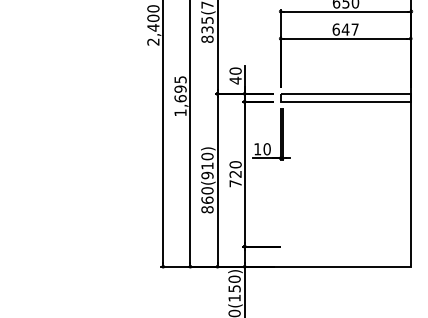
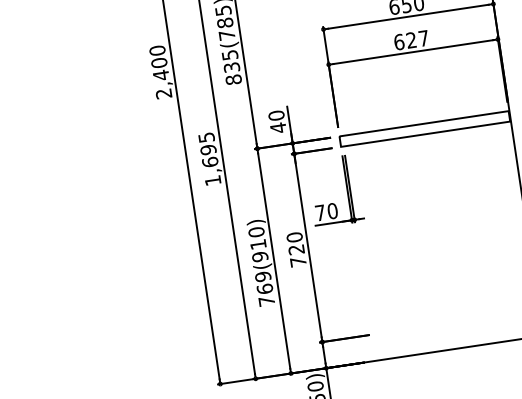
text: (345, 29) -> (411, 40), 647 -> 627
text: (257, 149) -> (320, 213), 10 -> 70
text: (207, 200) -> (265, 289), 860(910) -> 769(910)

